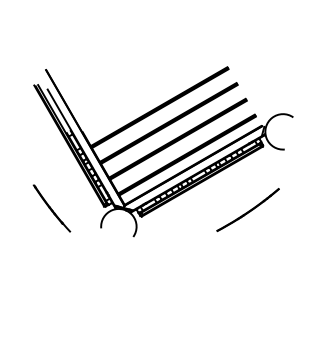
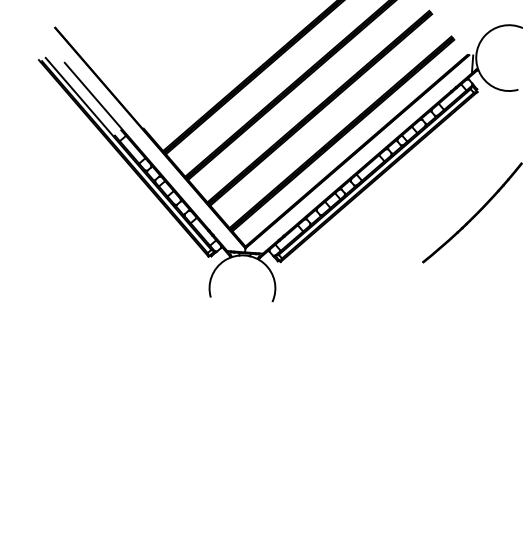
part: (51, 208) -> (113, 278), removed

